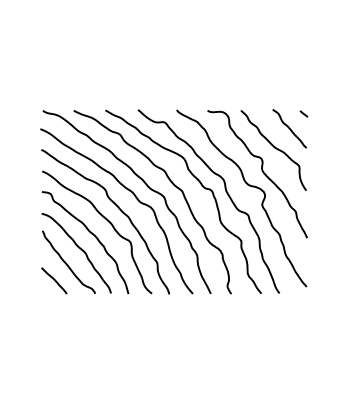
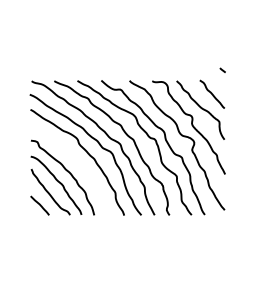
line: (303, 113) -> (222, 70), moved
curve: (107, 221) -> (78, 162), removed

